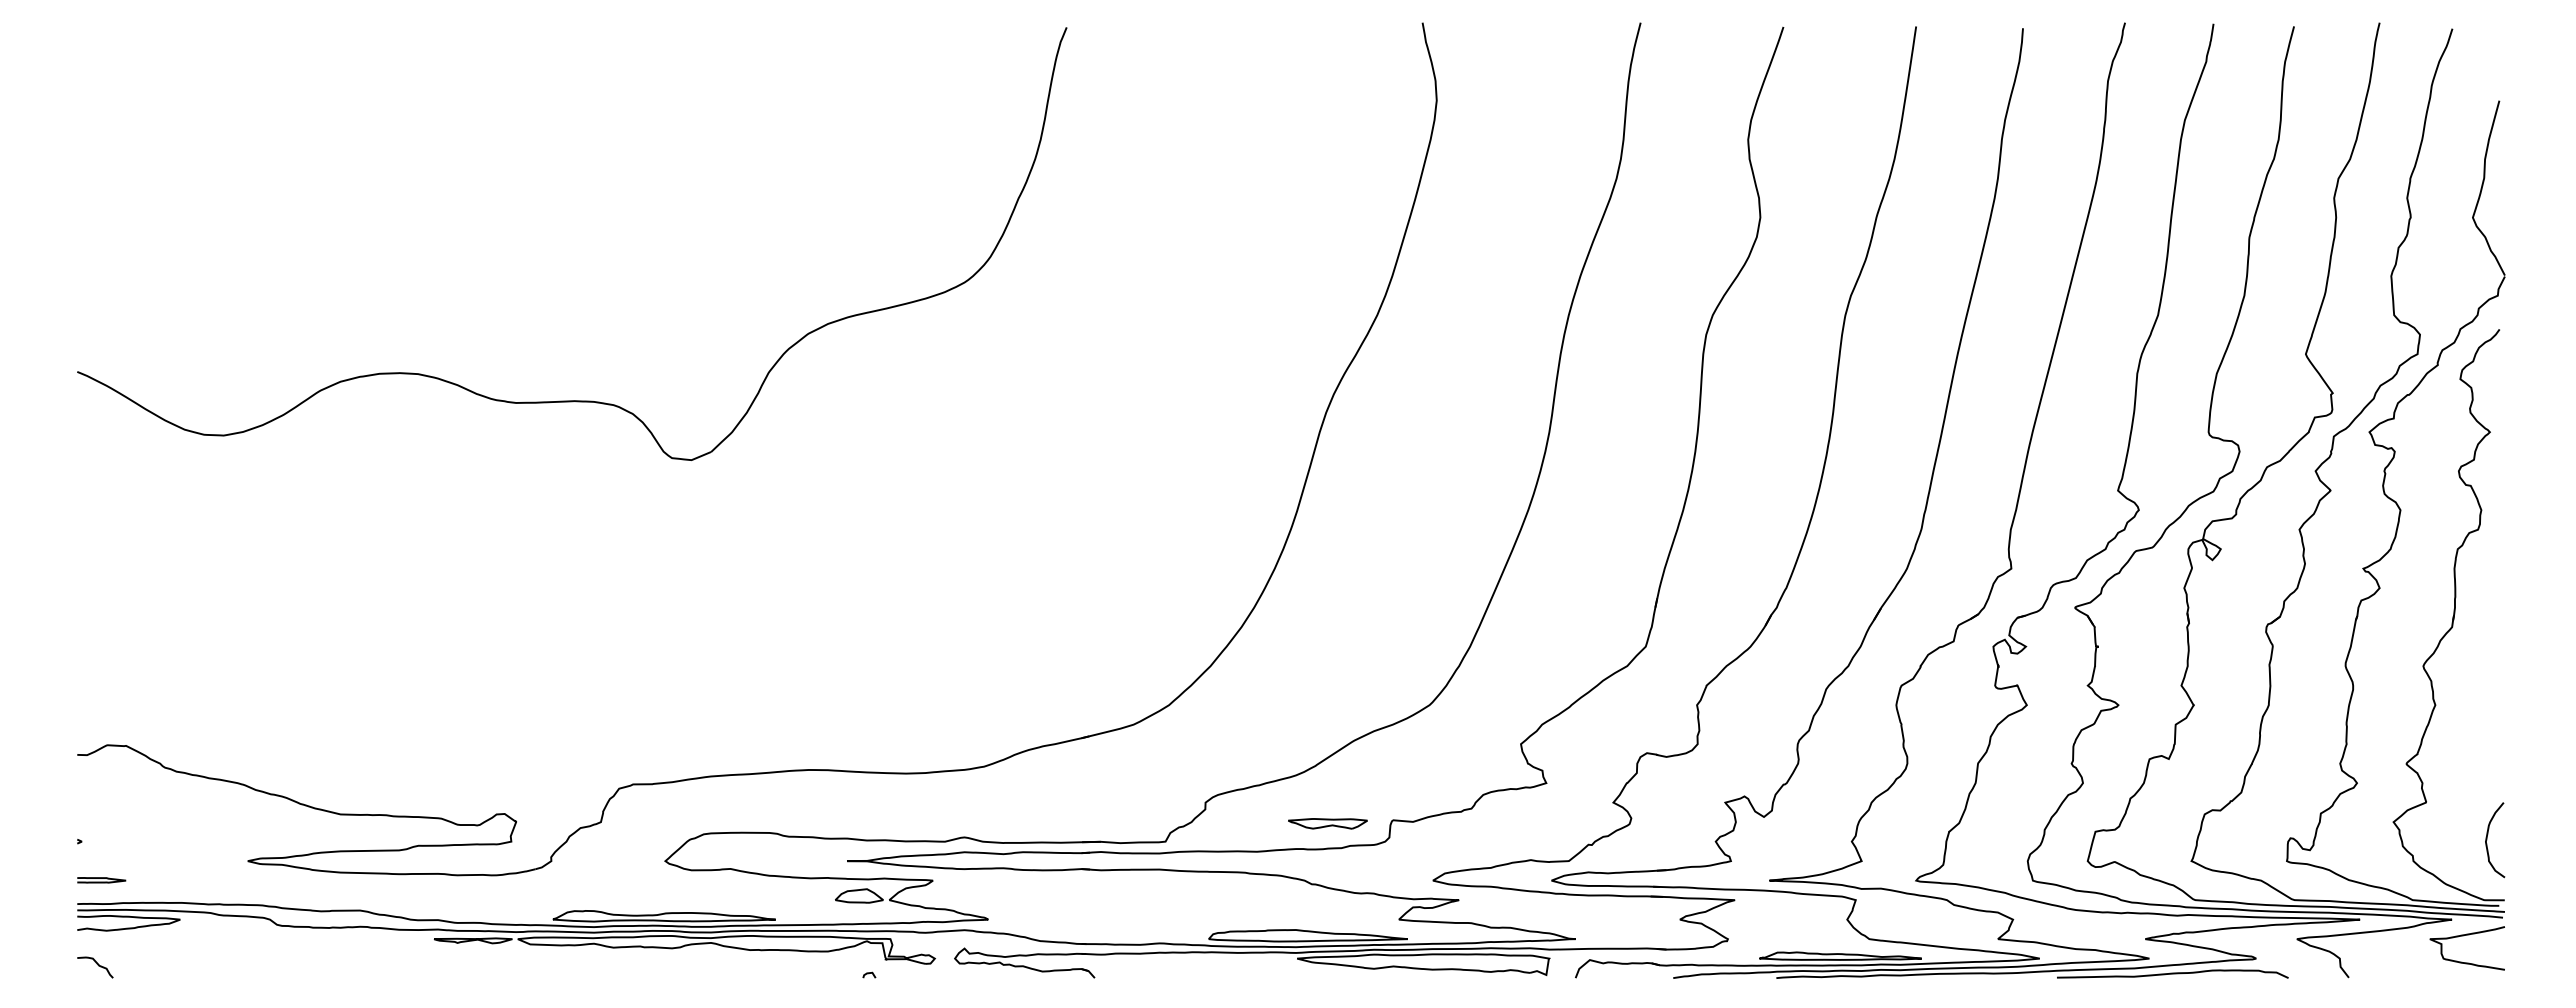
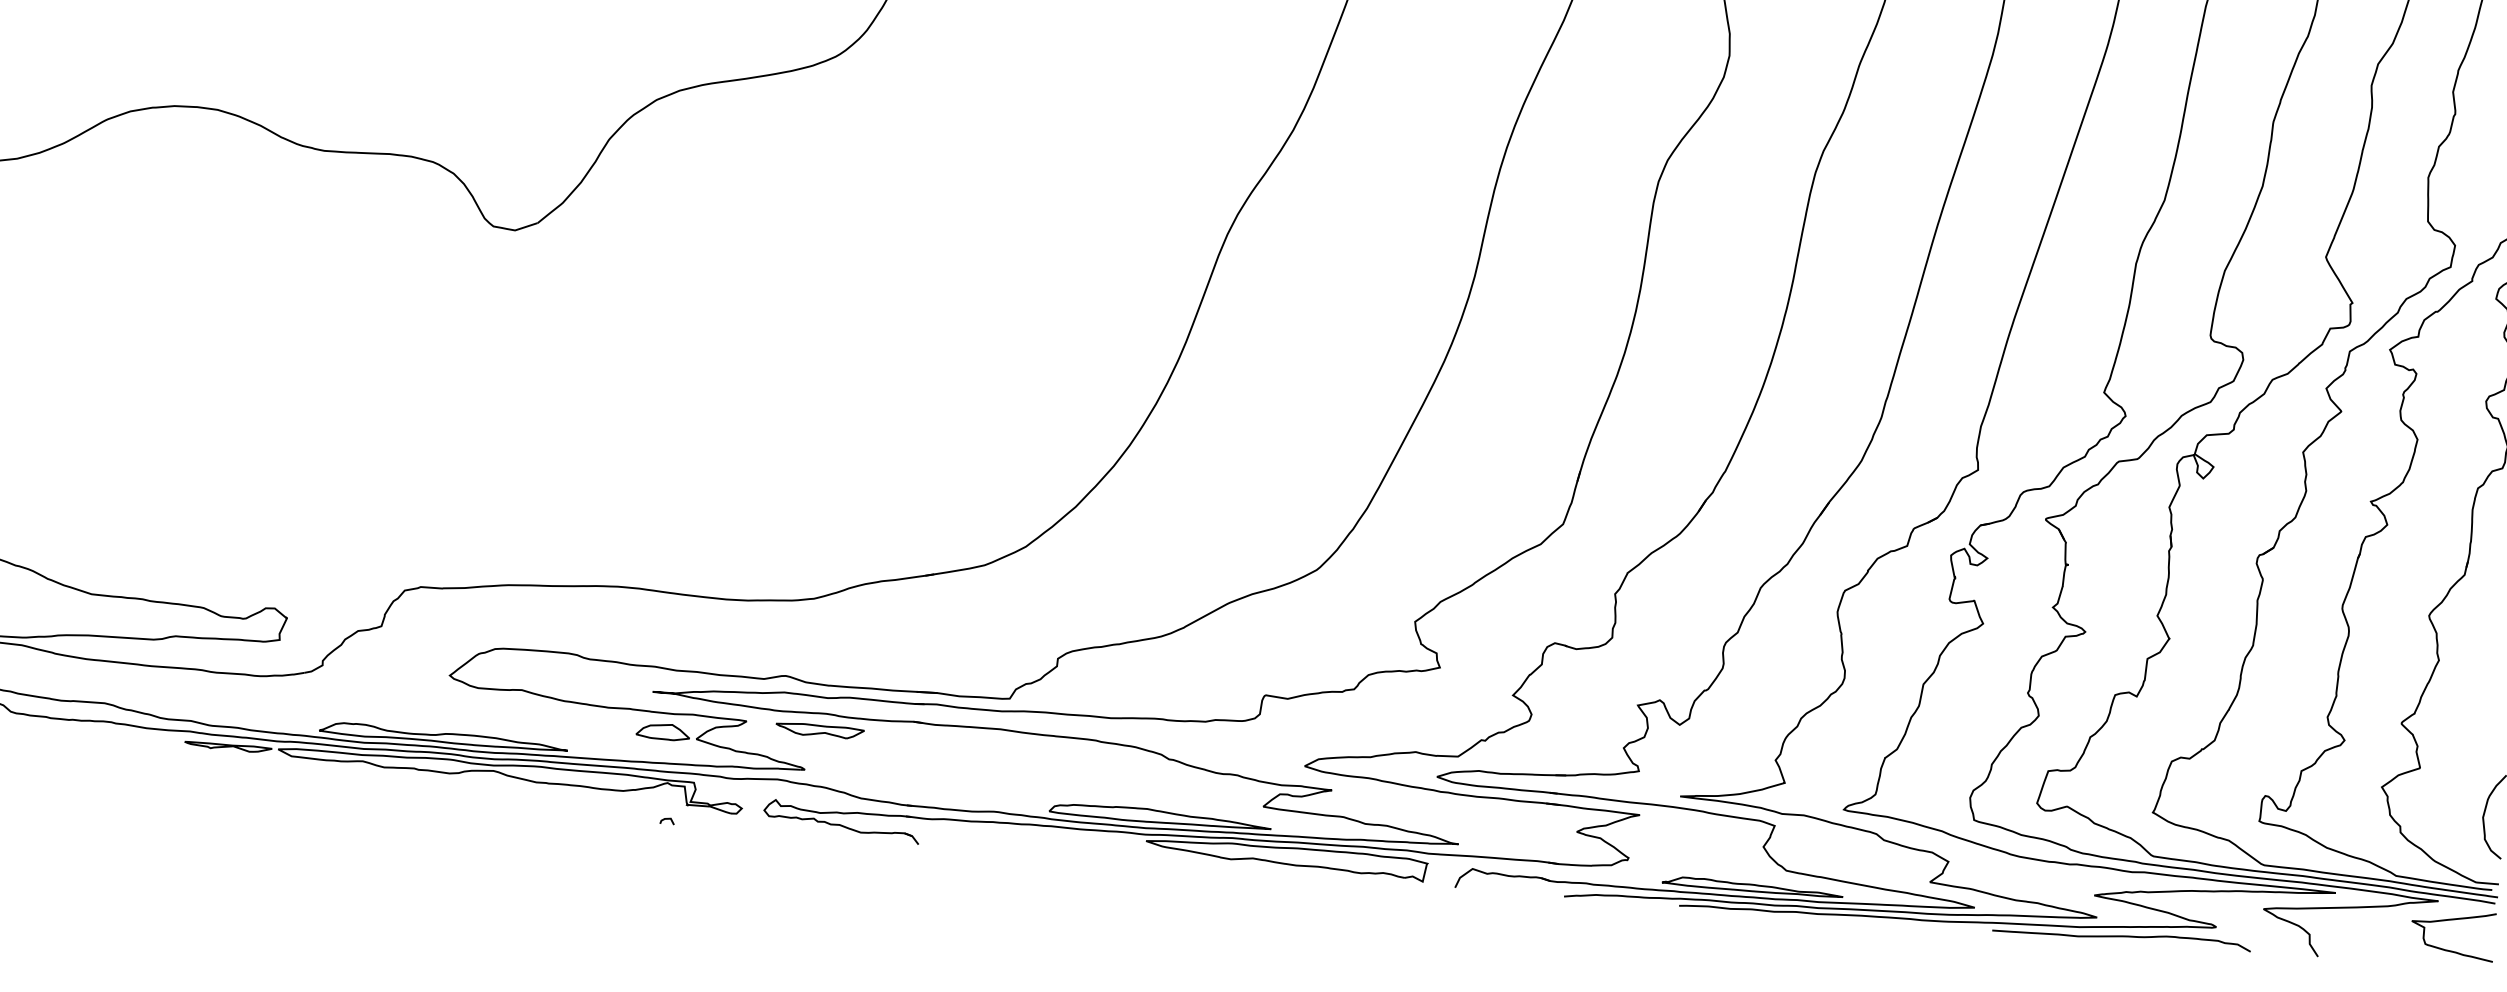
part: (1327, 823) -> (819, 730), moved

